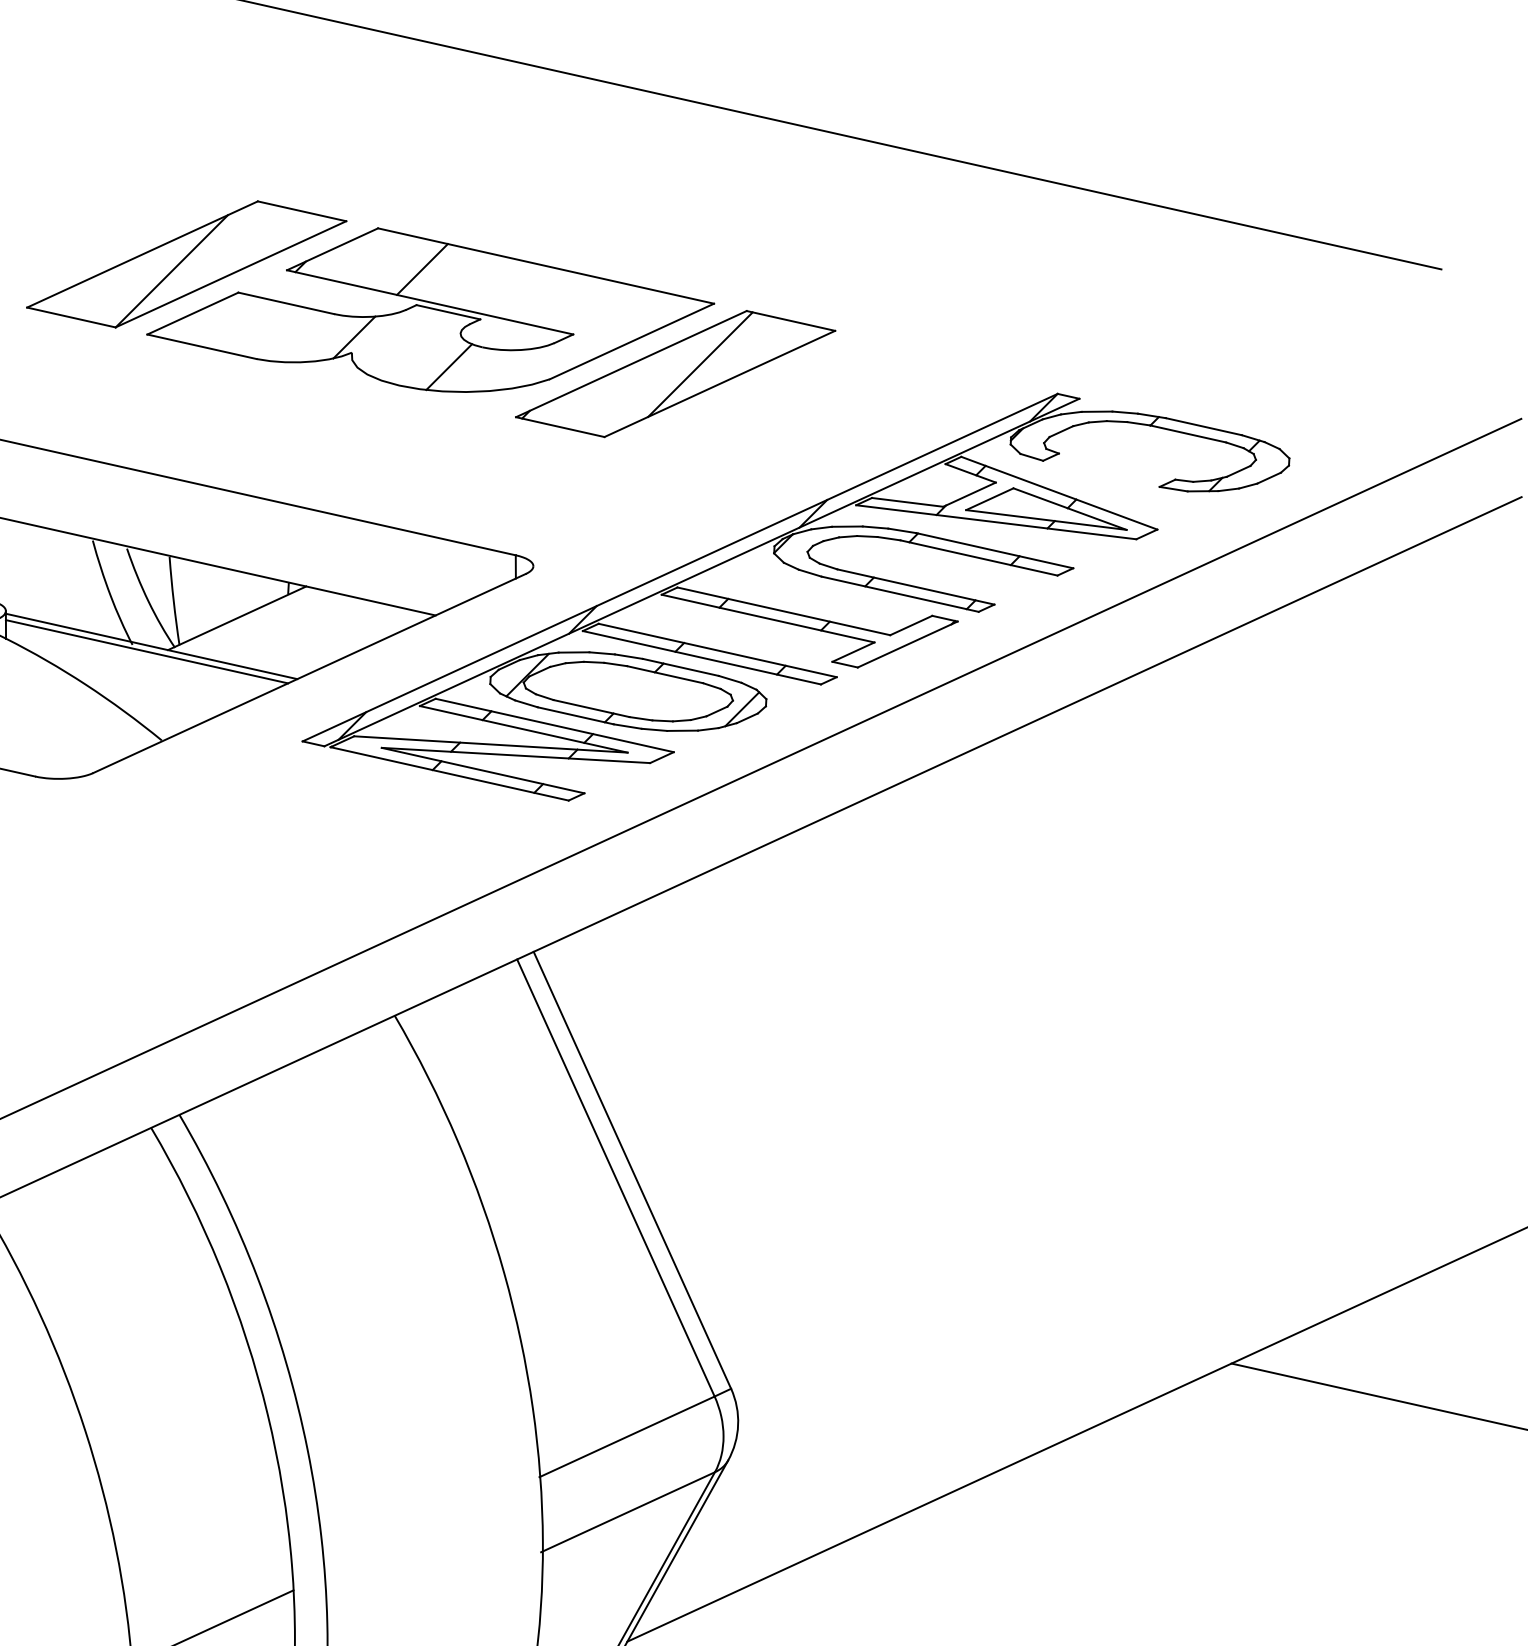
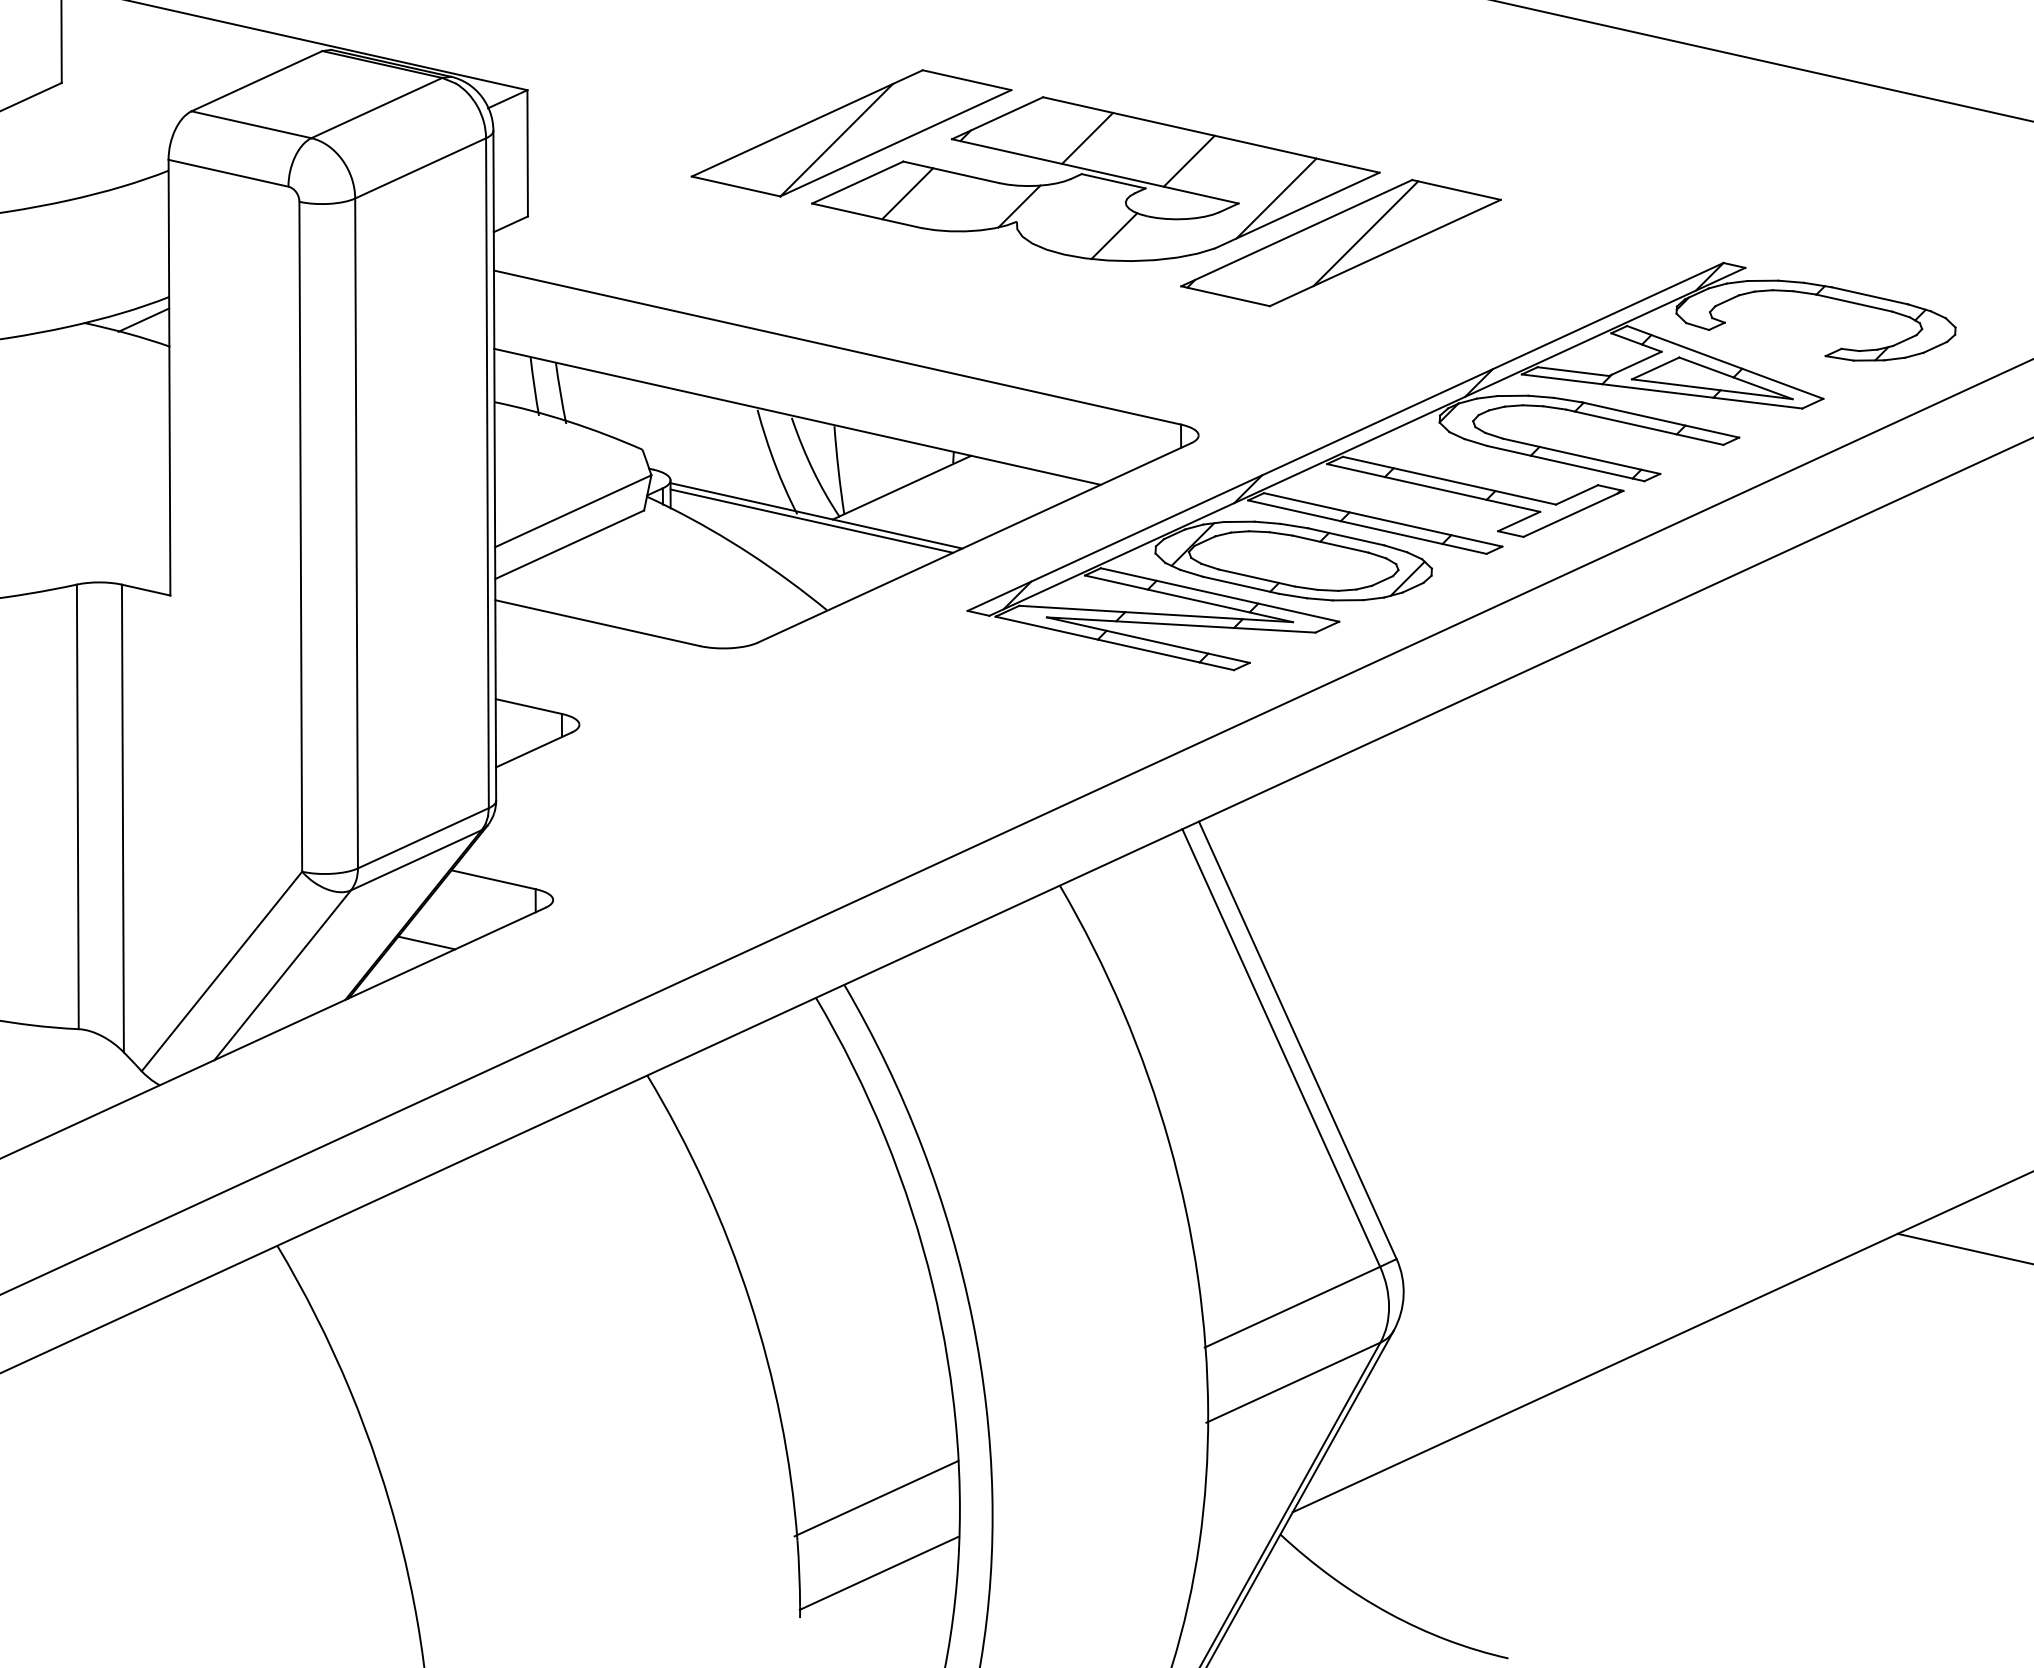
line: (523, 291) -> (1188, 160), added
line: (242, 324) -> (907, 193), added
line: (611, 329) -> (1276, 198), added

